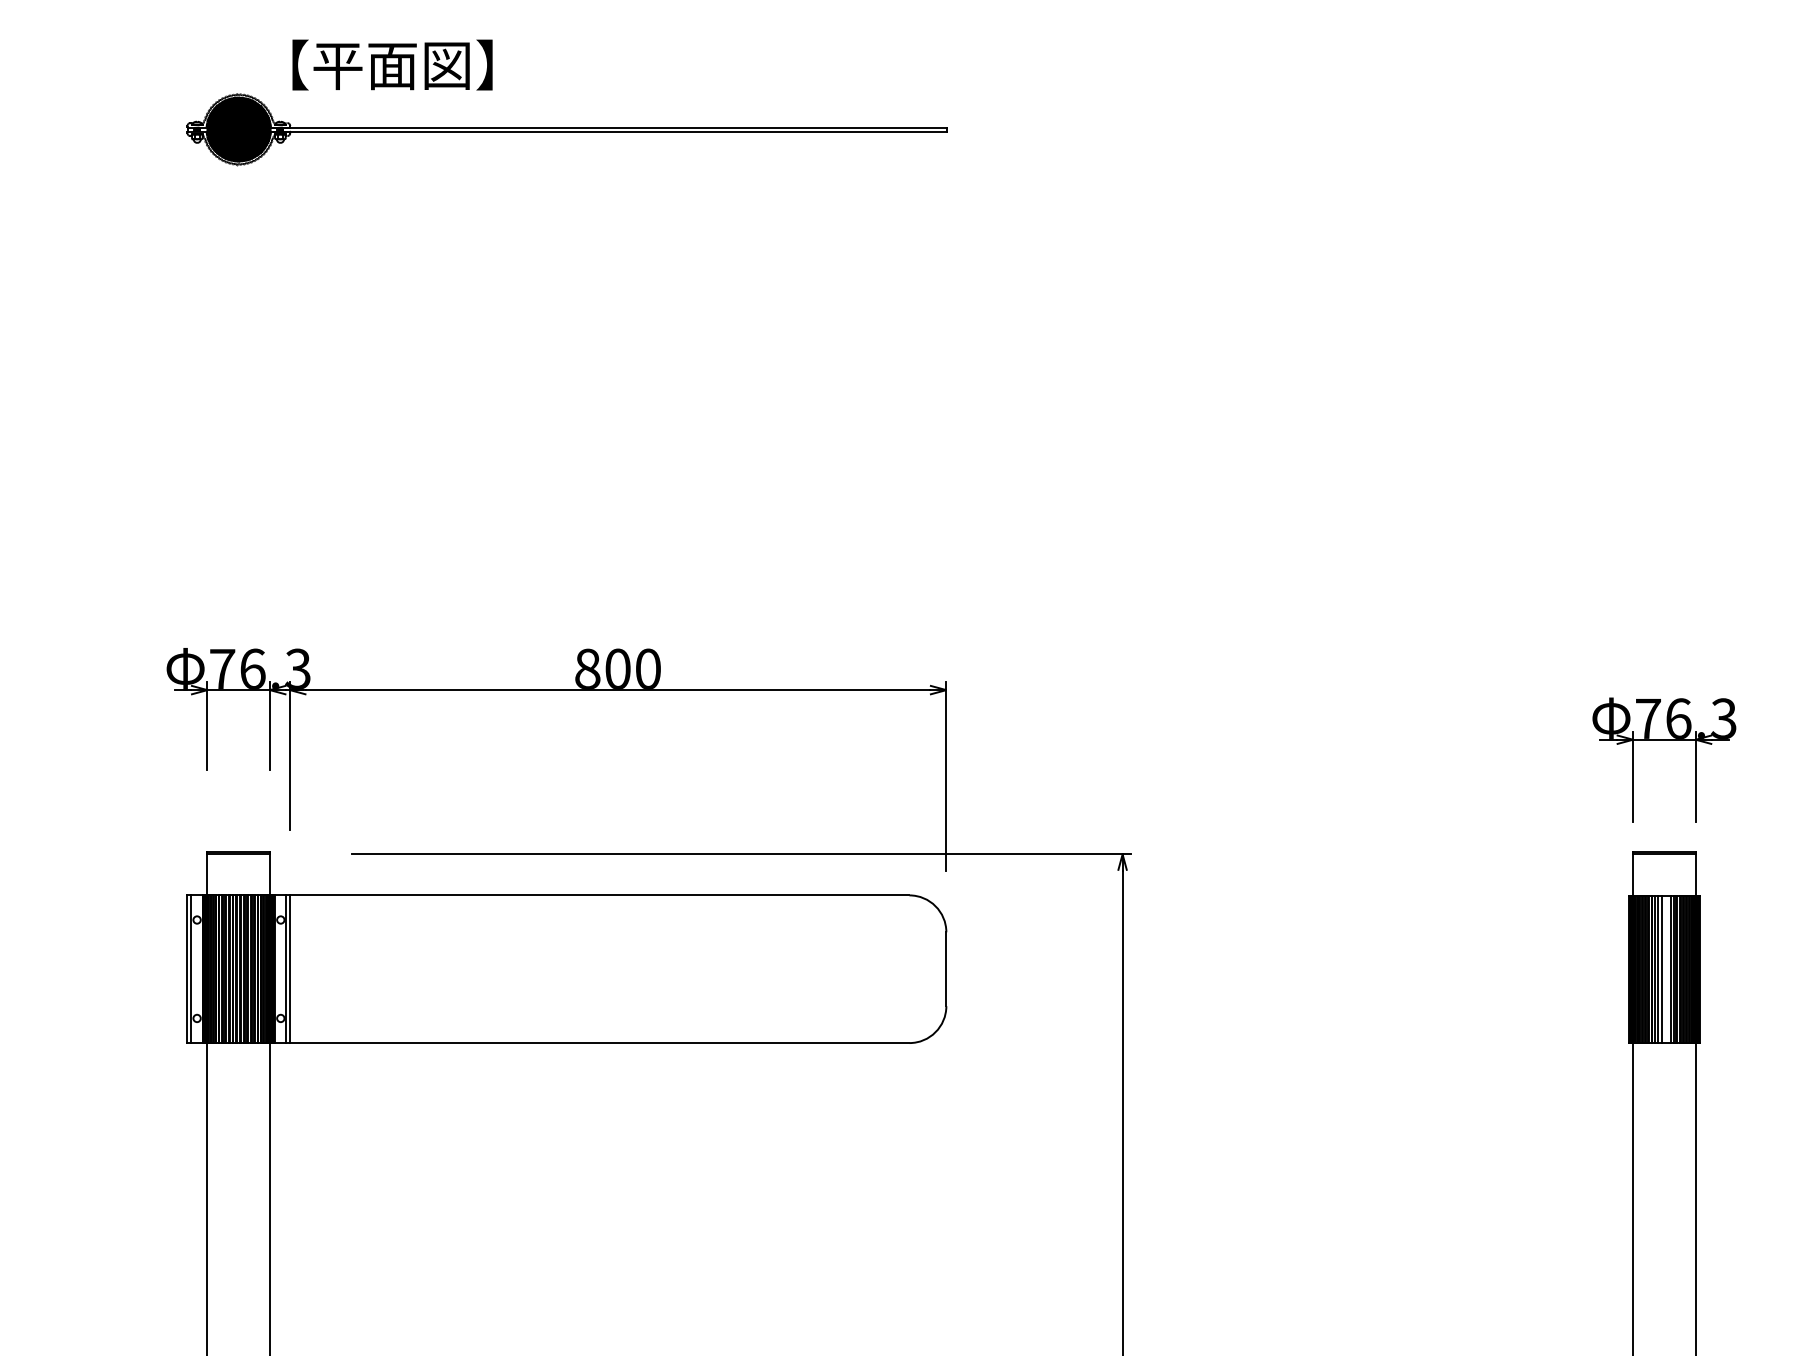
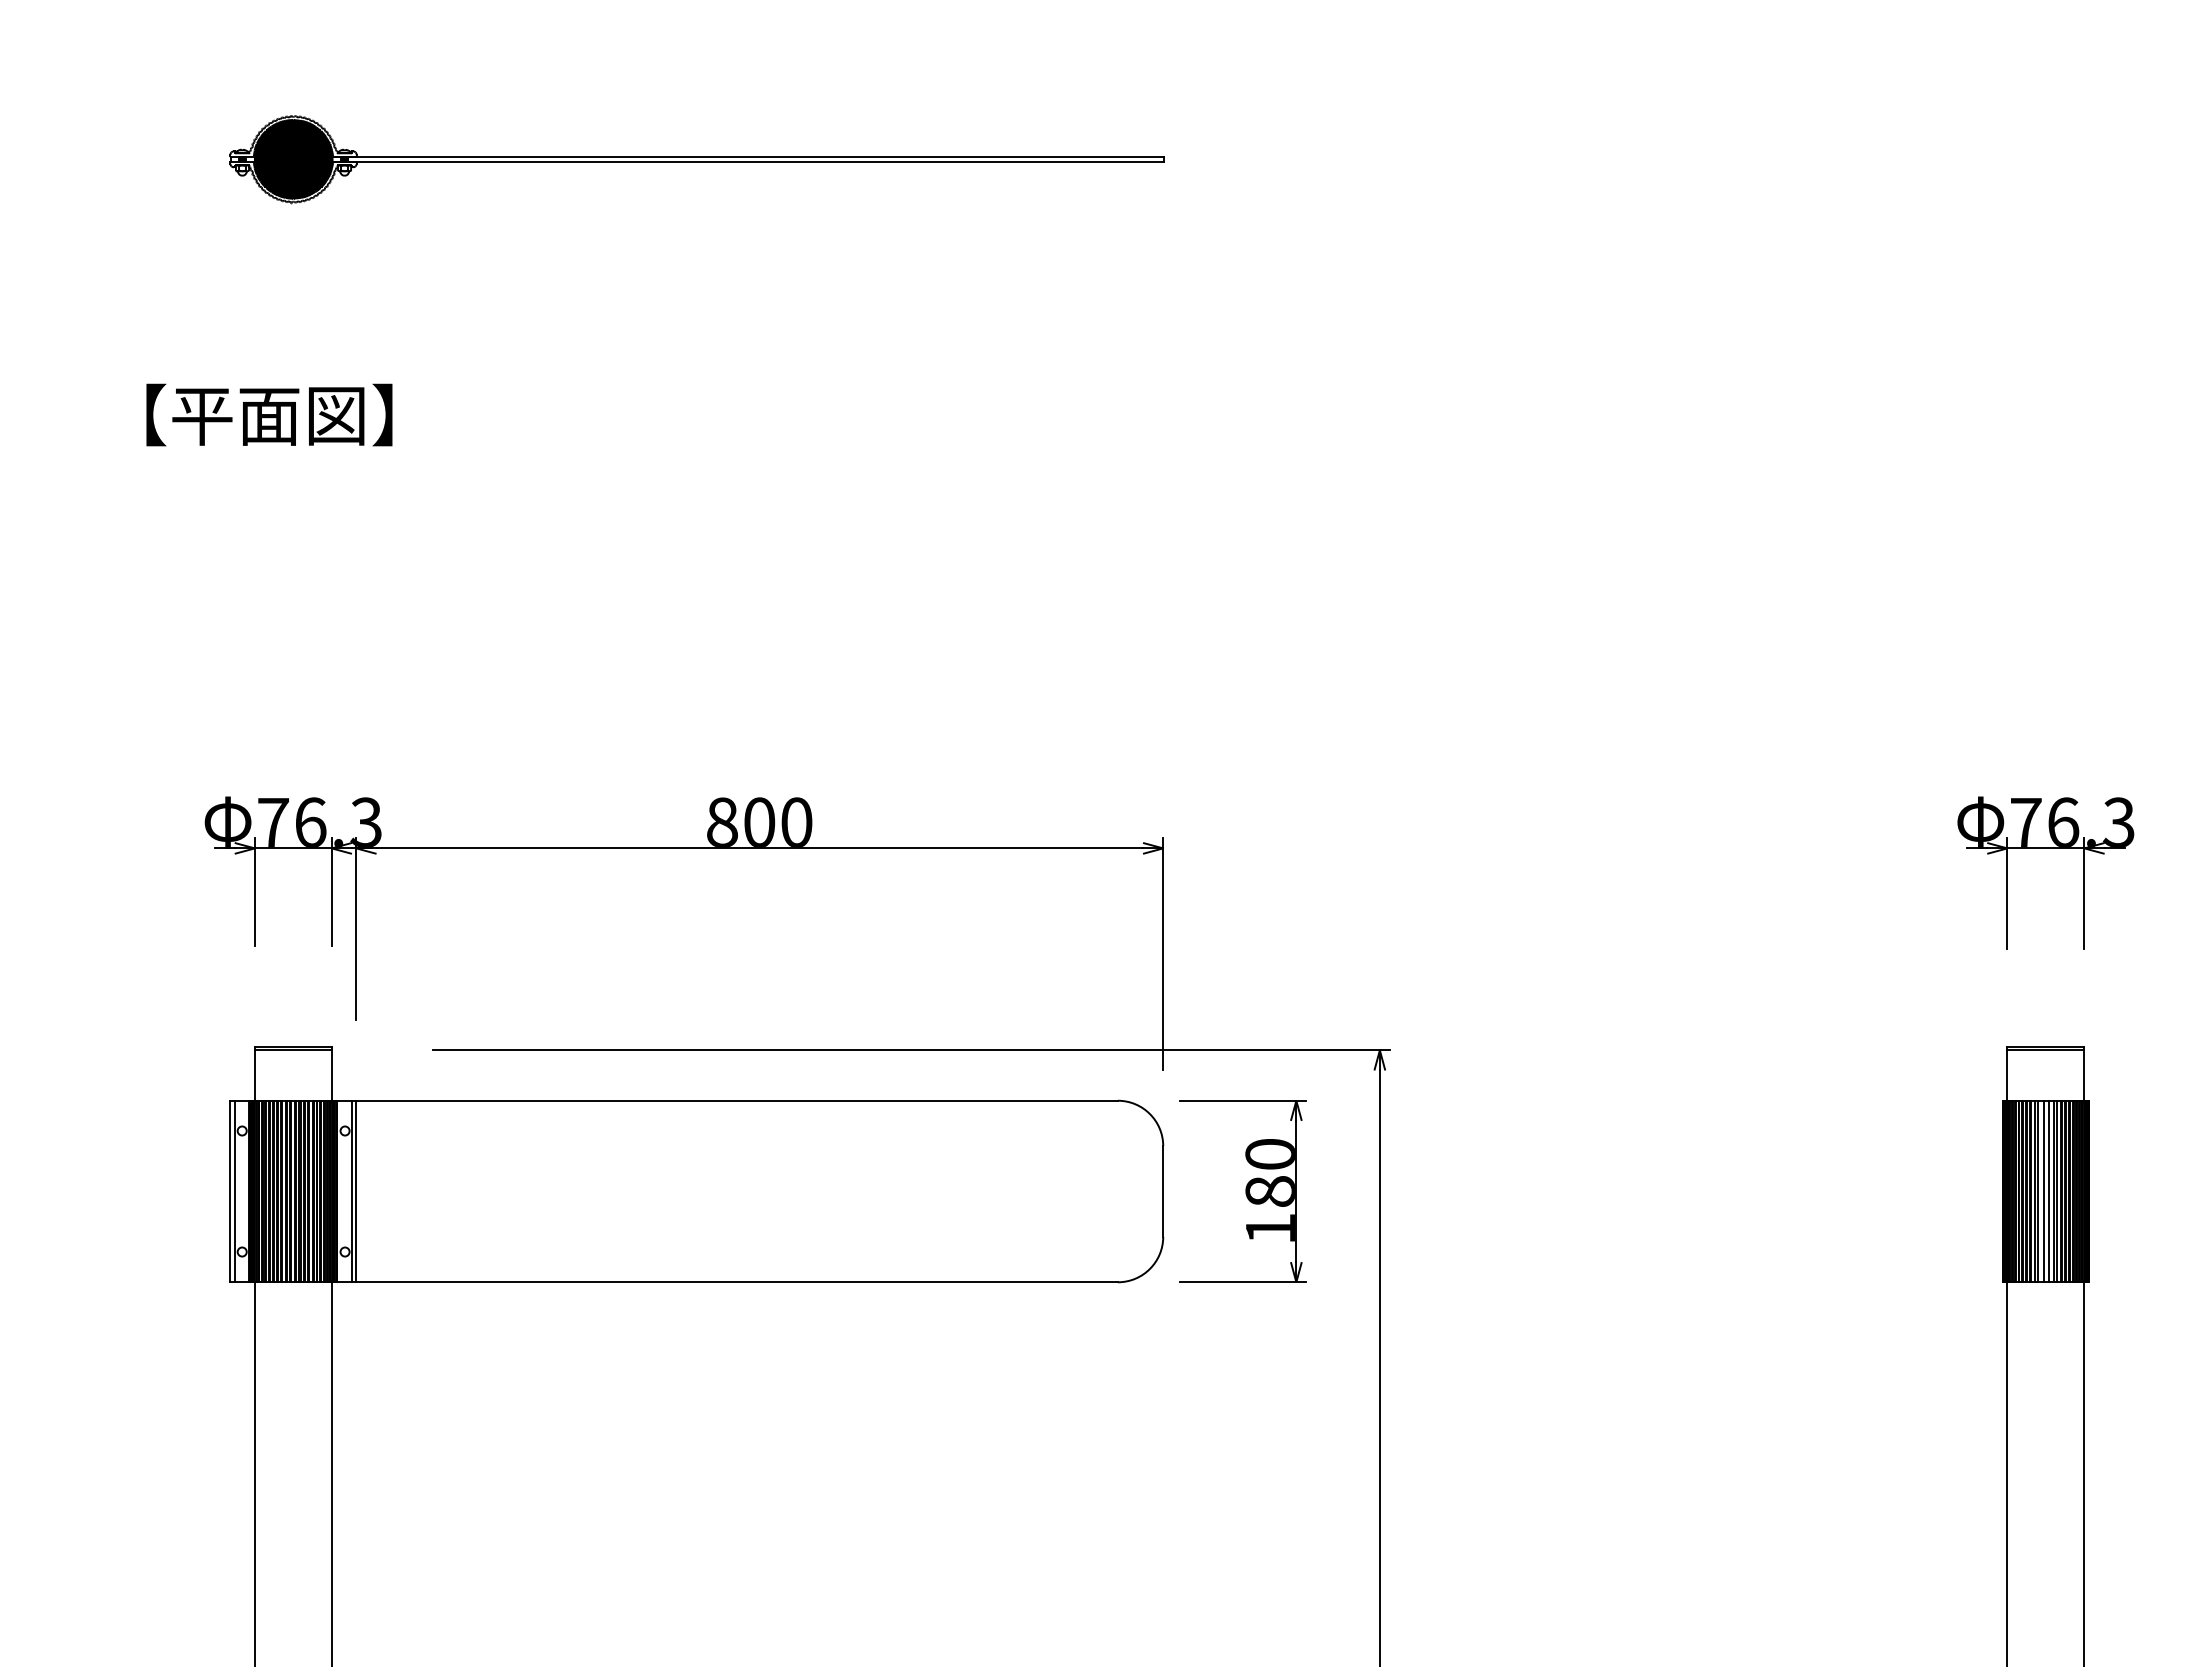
text: (392, 64) -> (269, 414), moved
part: (1664, 739) -> (2045, 848), moved
part: (1010, 969) -> (1242, 1191), added
line: (1666, 969) -> (2048, 1191), added

